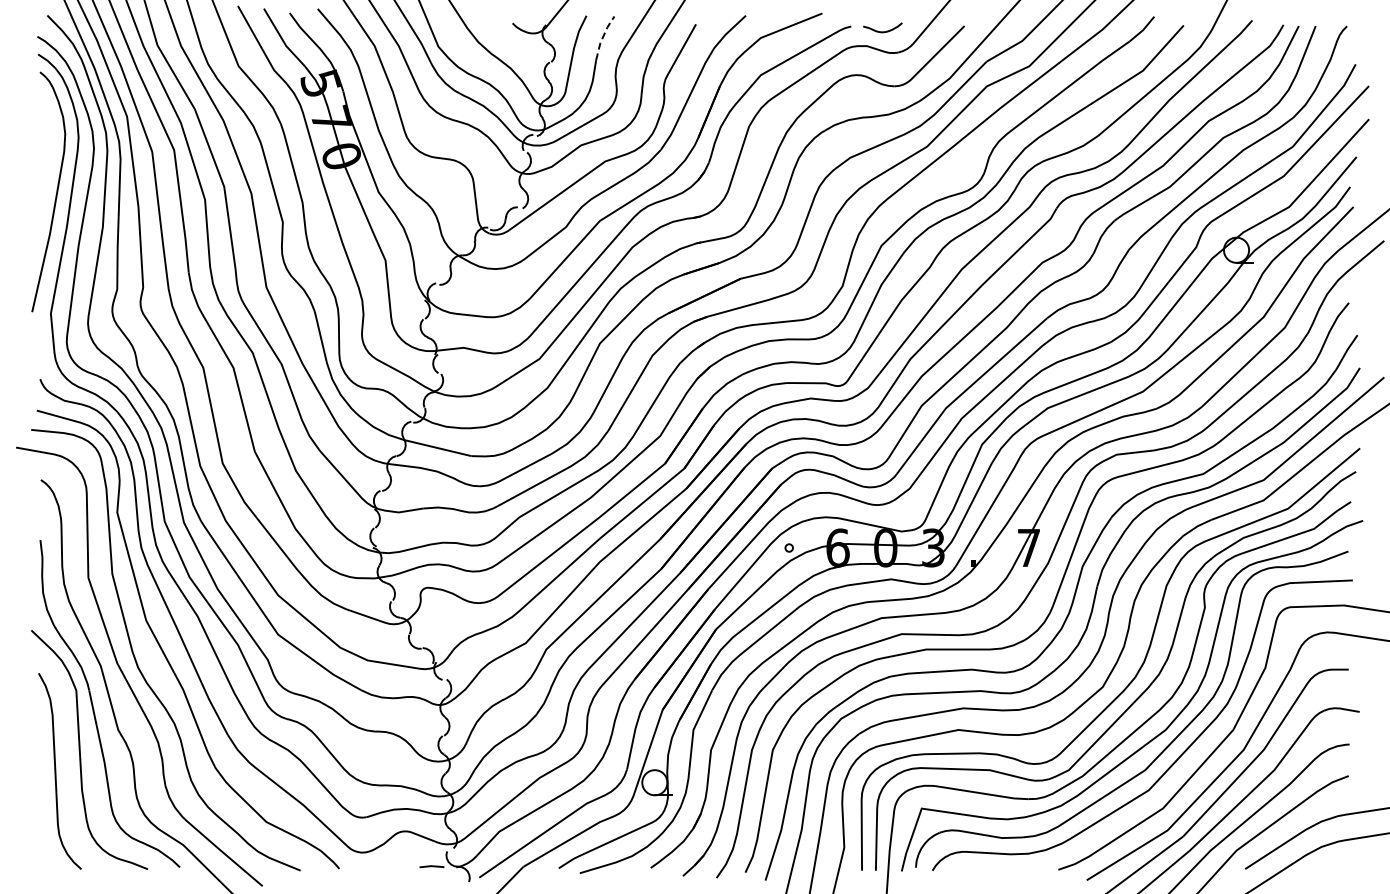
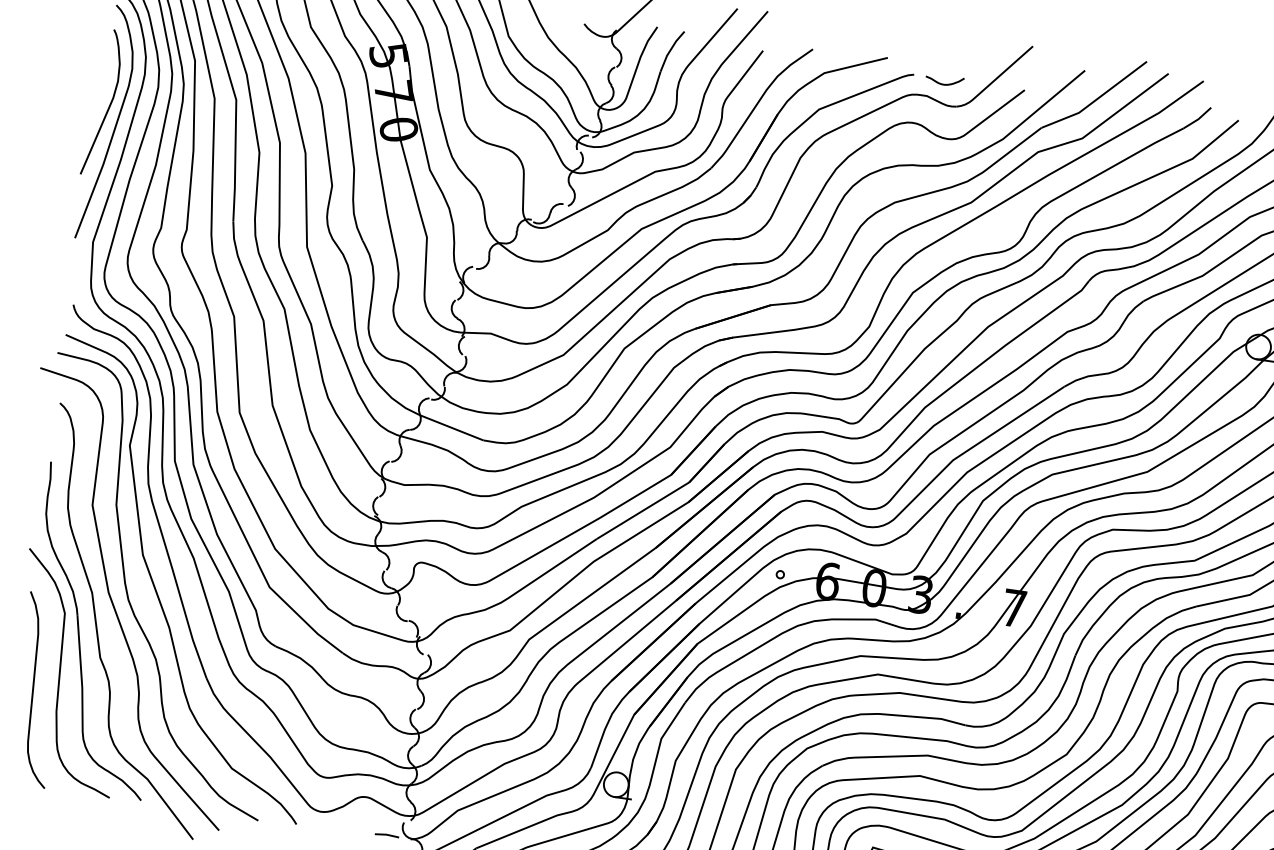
line: (603, 37) -> (670, 50), dashed -> solid
curve: (47, 172) -> (109, 104), added

